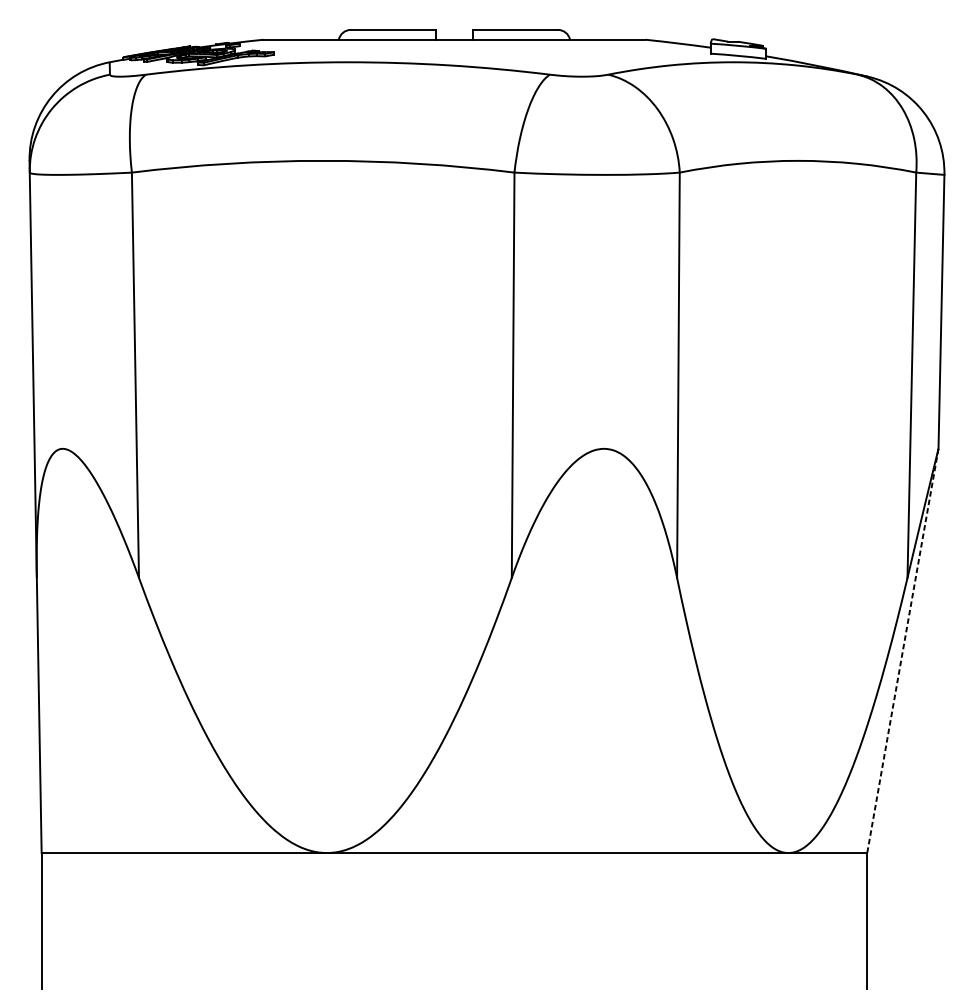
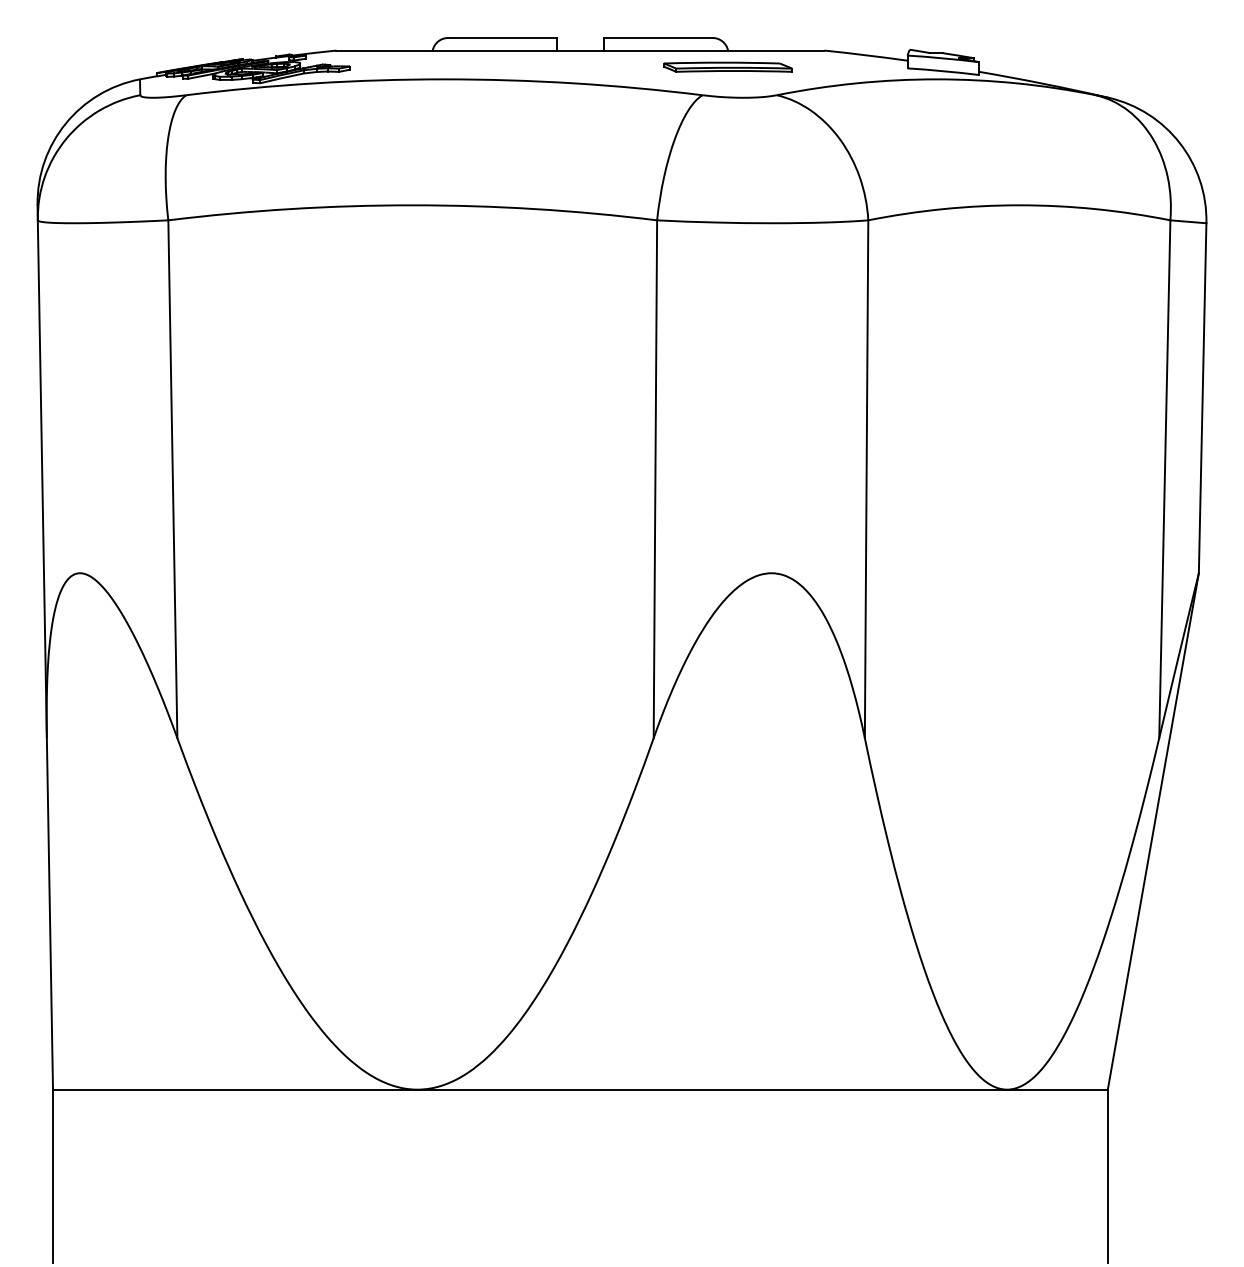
part: (569, 52) -> (727, 66), added
line: (903, 650) -> (1153, 831), dashed -> solid

